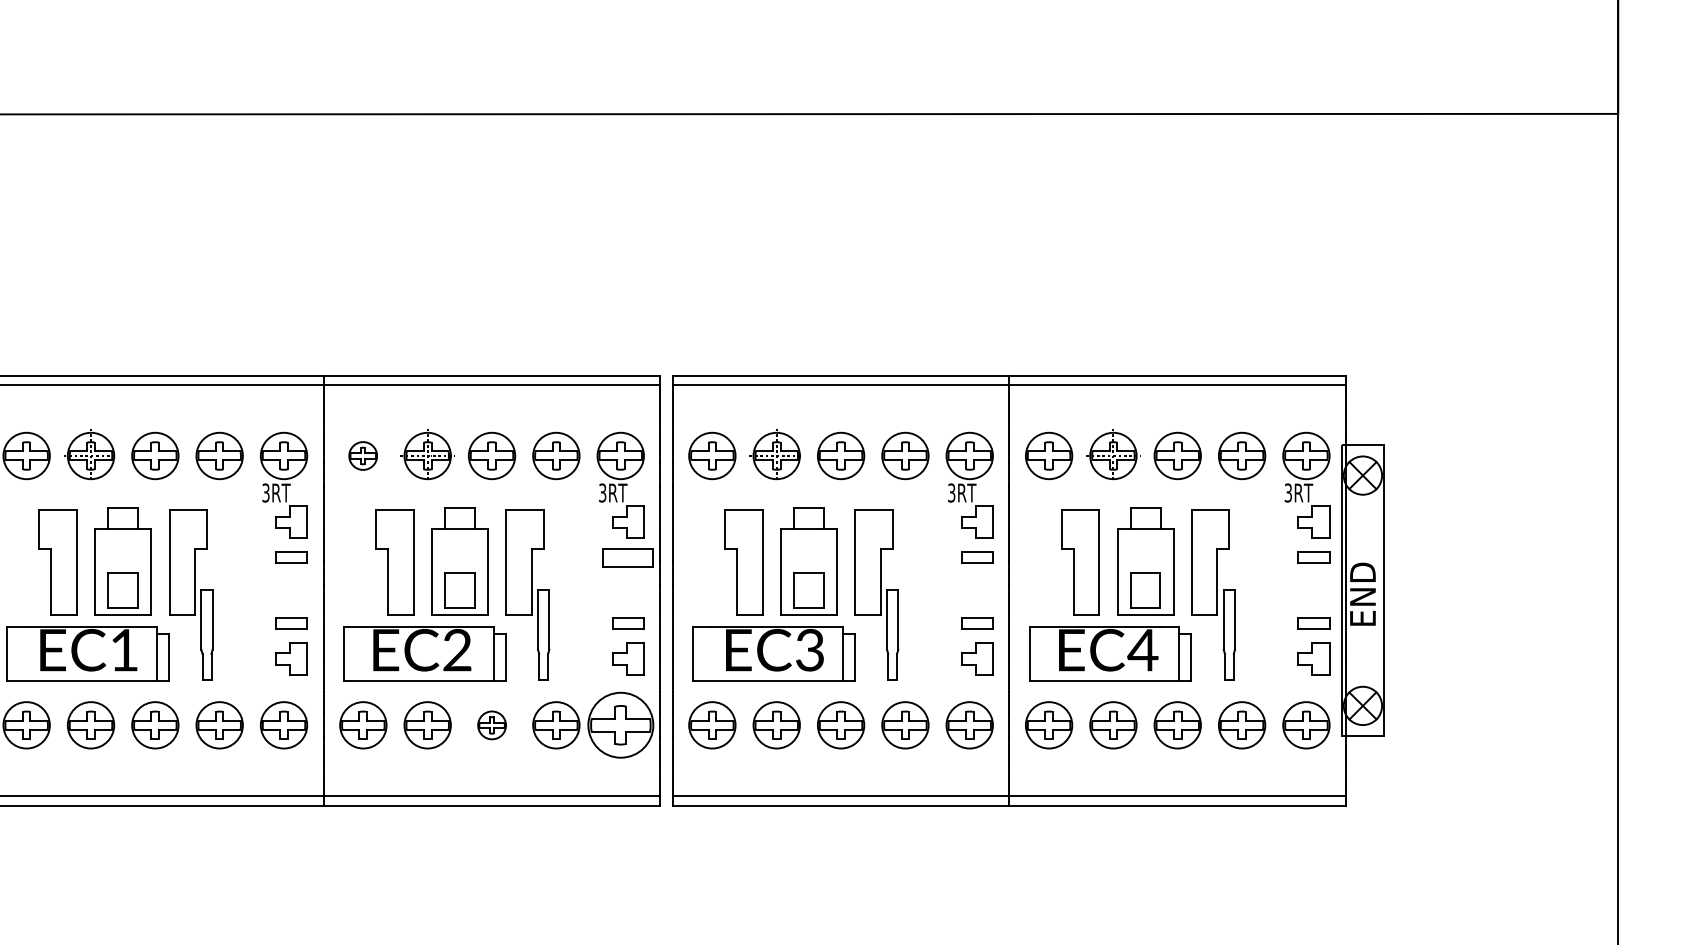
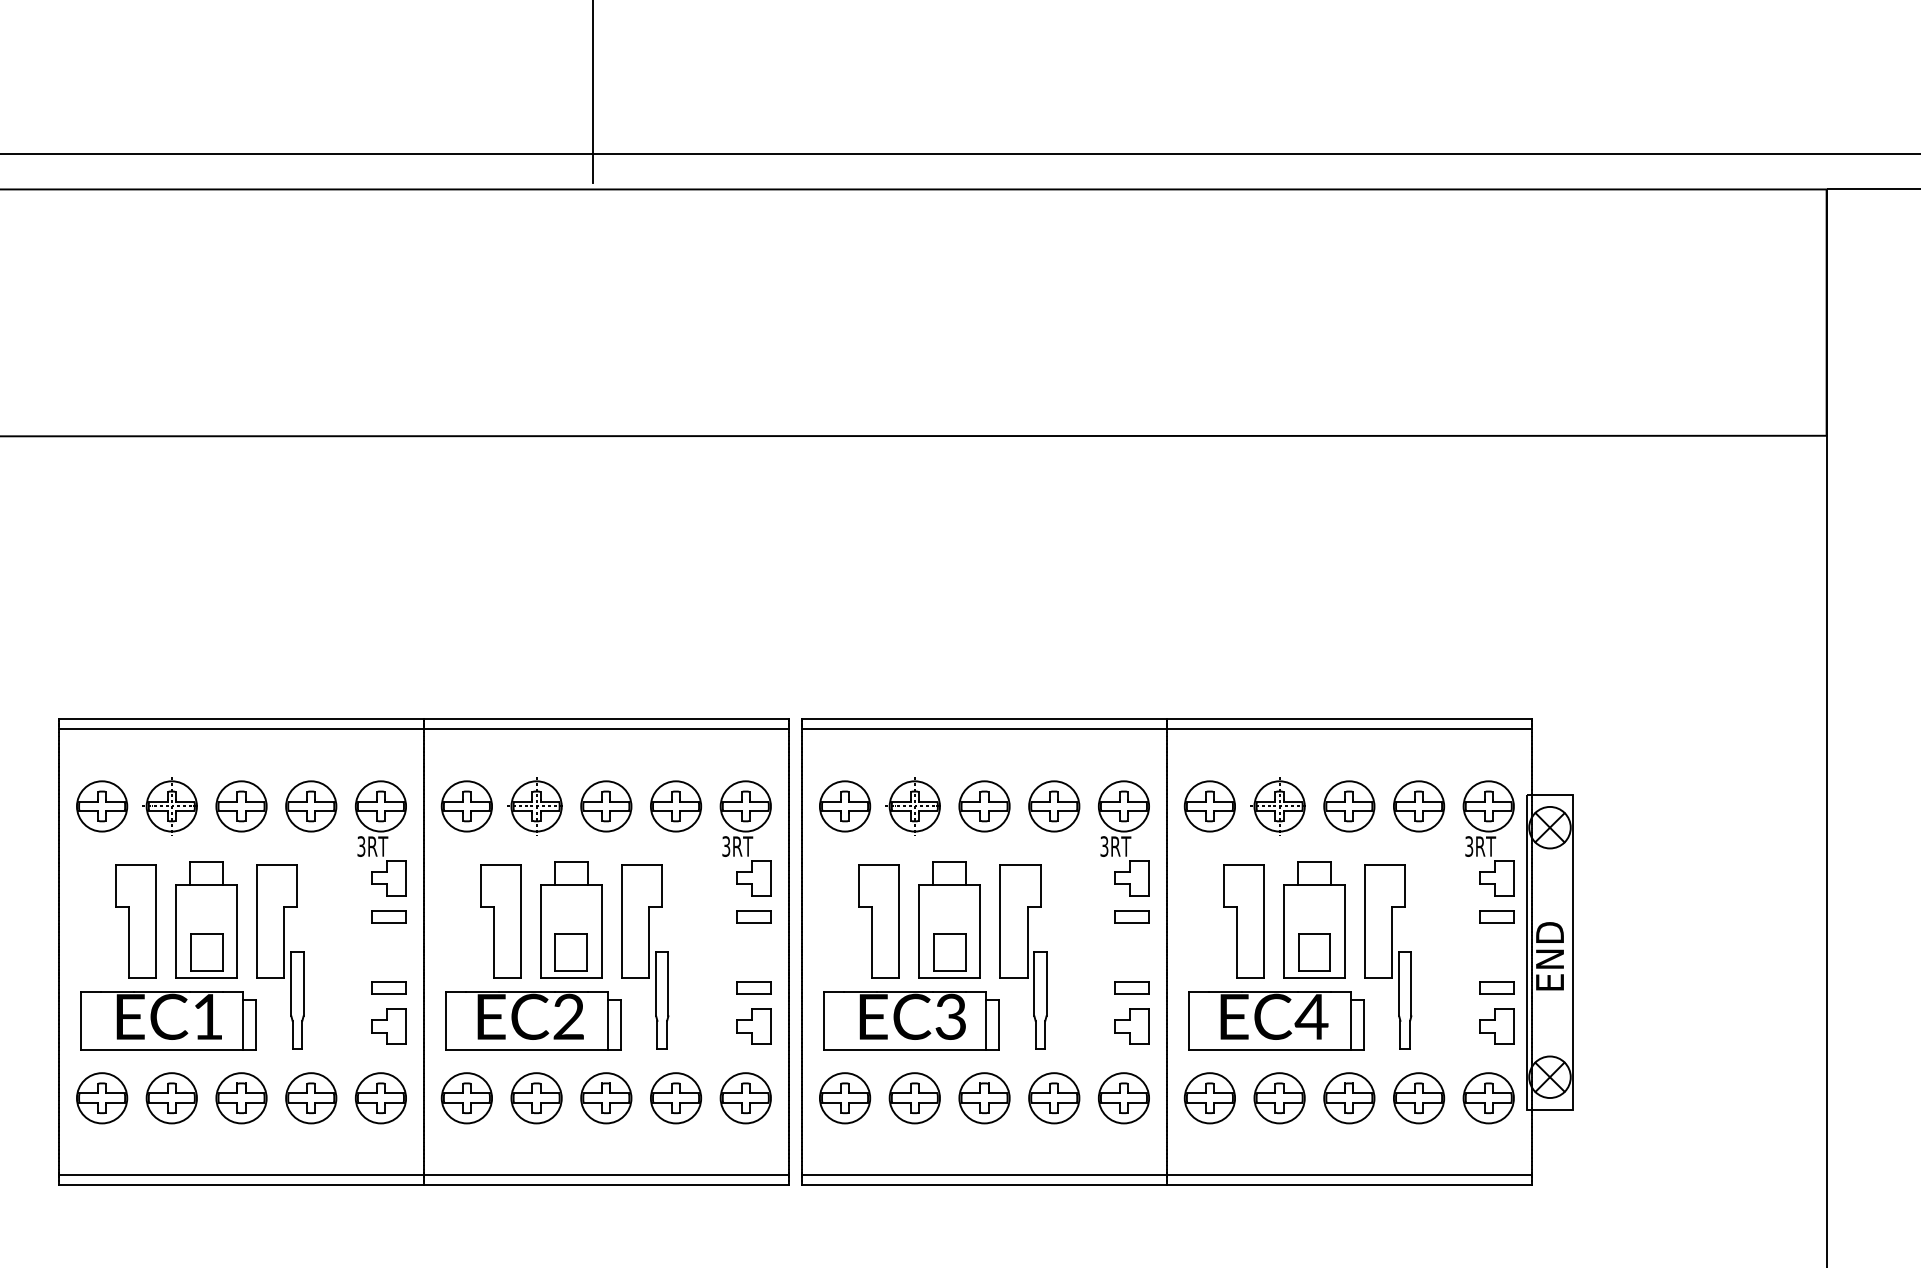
part: (362, 456) -> (466, 806), size x1.67
part: (627, 557) -> (753, 916), size x0.62
part: (492, 725) -> (606, 1098), size x1.67
part: (620, 725) -> (745, 1098), size x0.71

